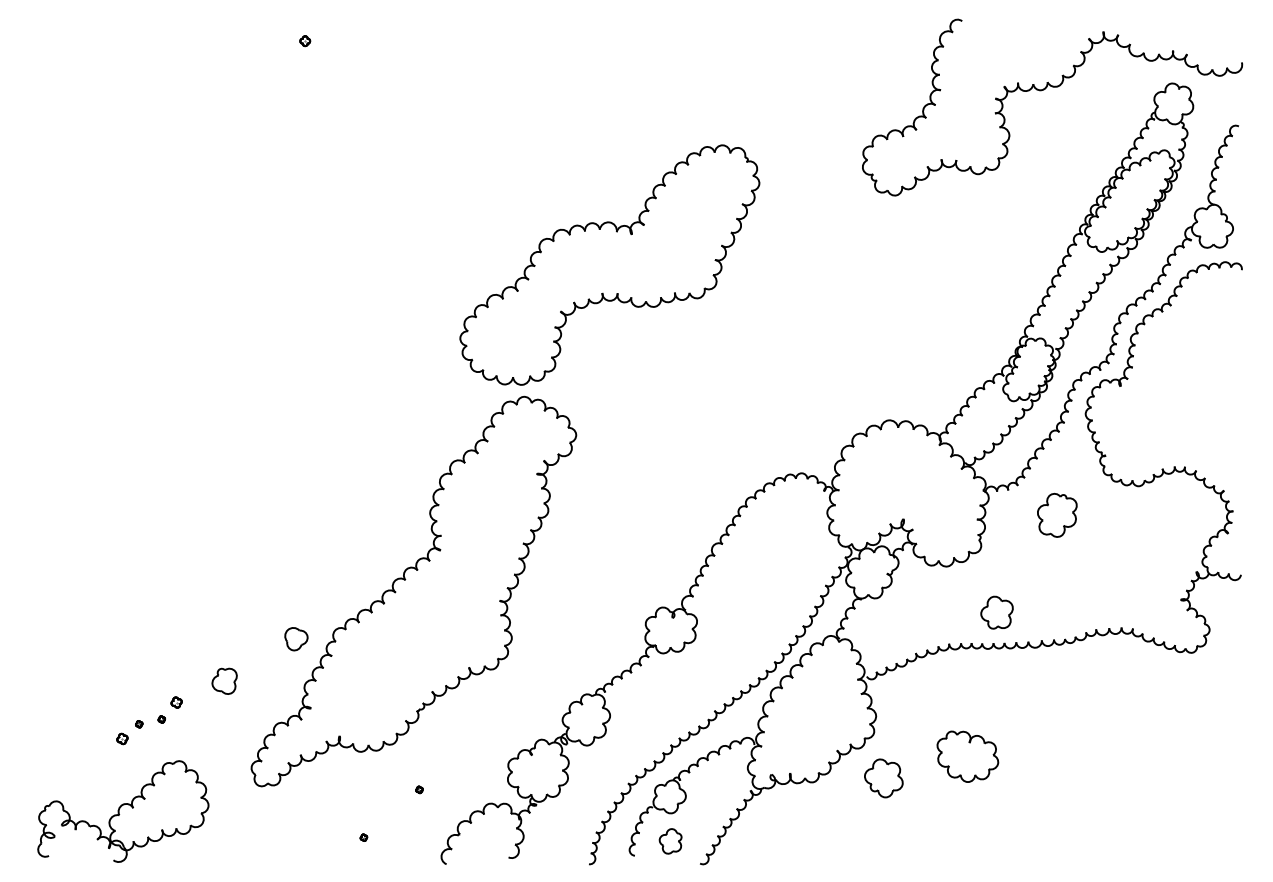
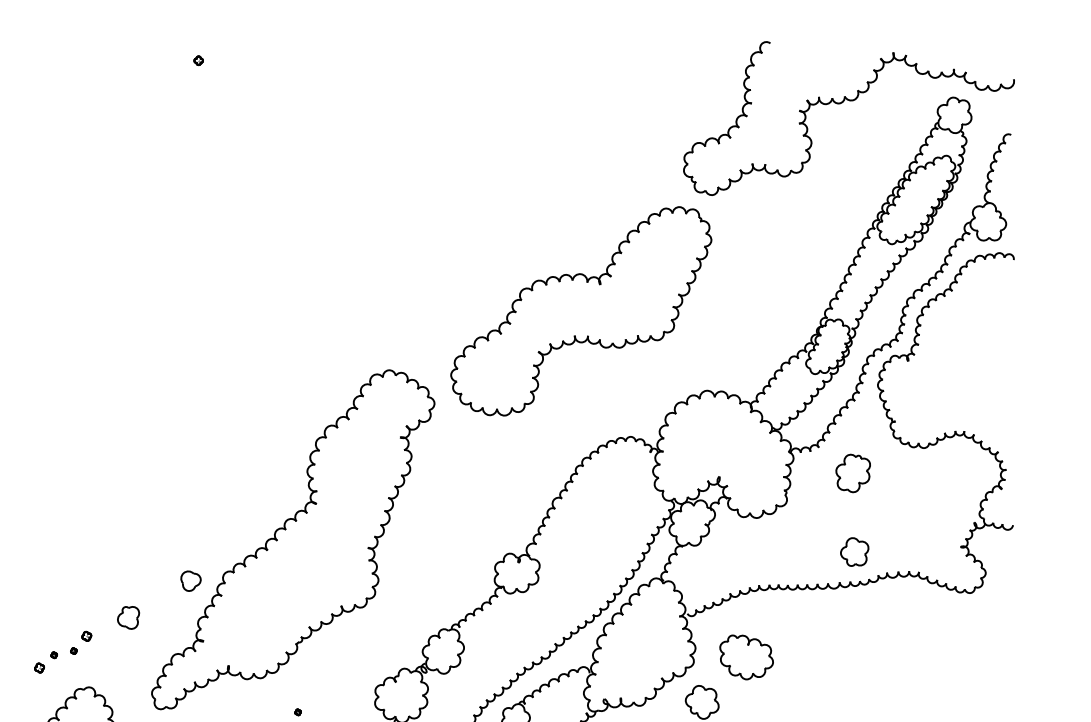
part: (609, 264) -> (580, 310), moved
part: (996, 612) -> (854, 551), moved
part: (967, 756) -> (746, 657), moved

